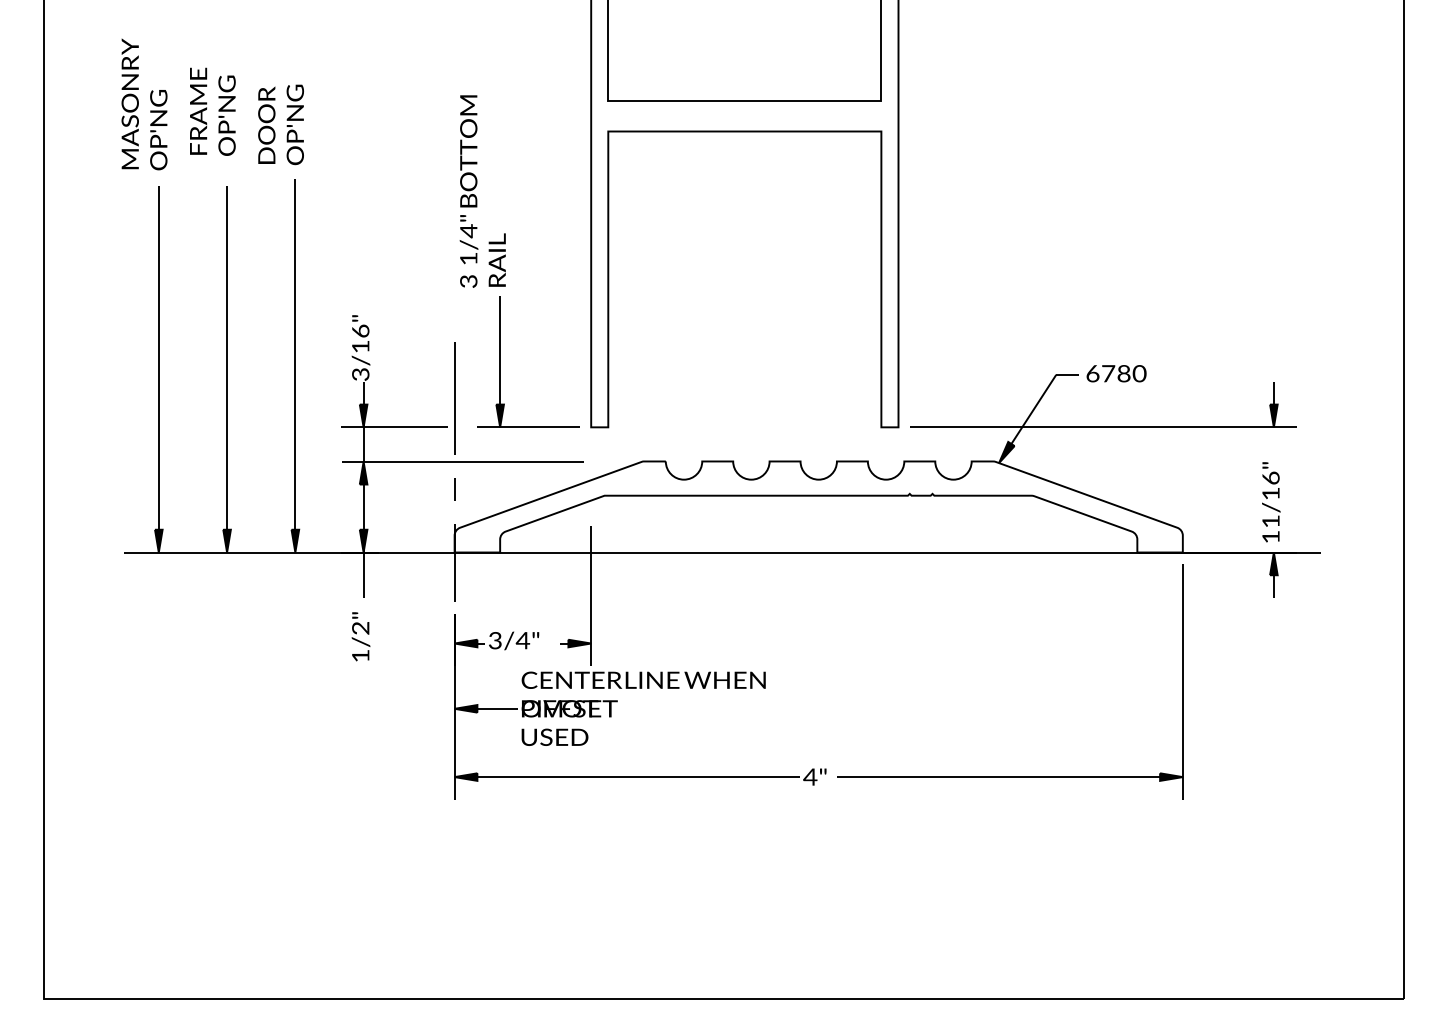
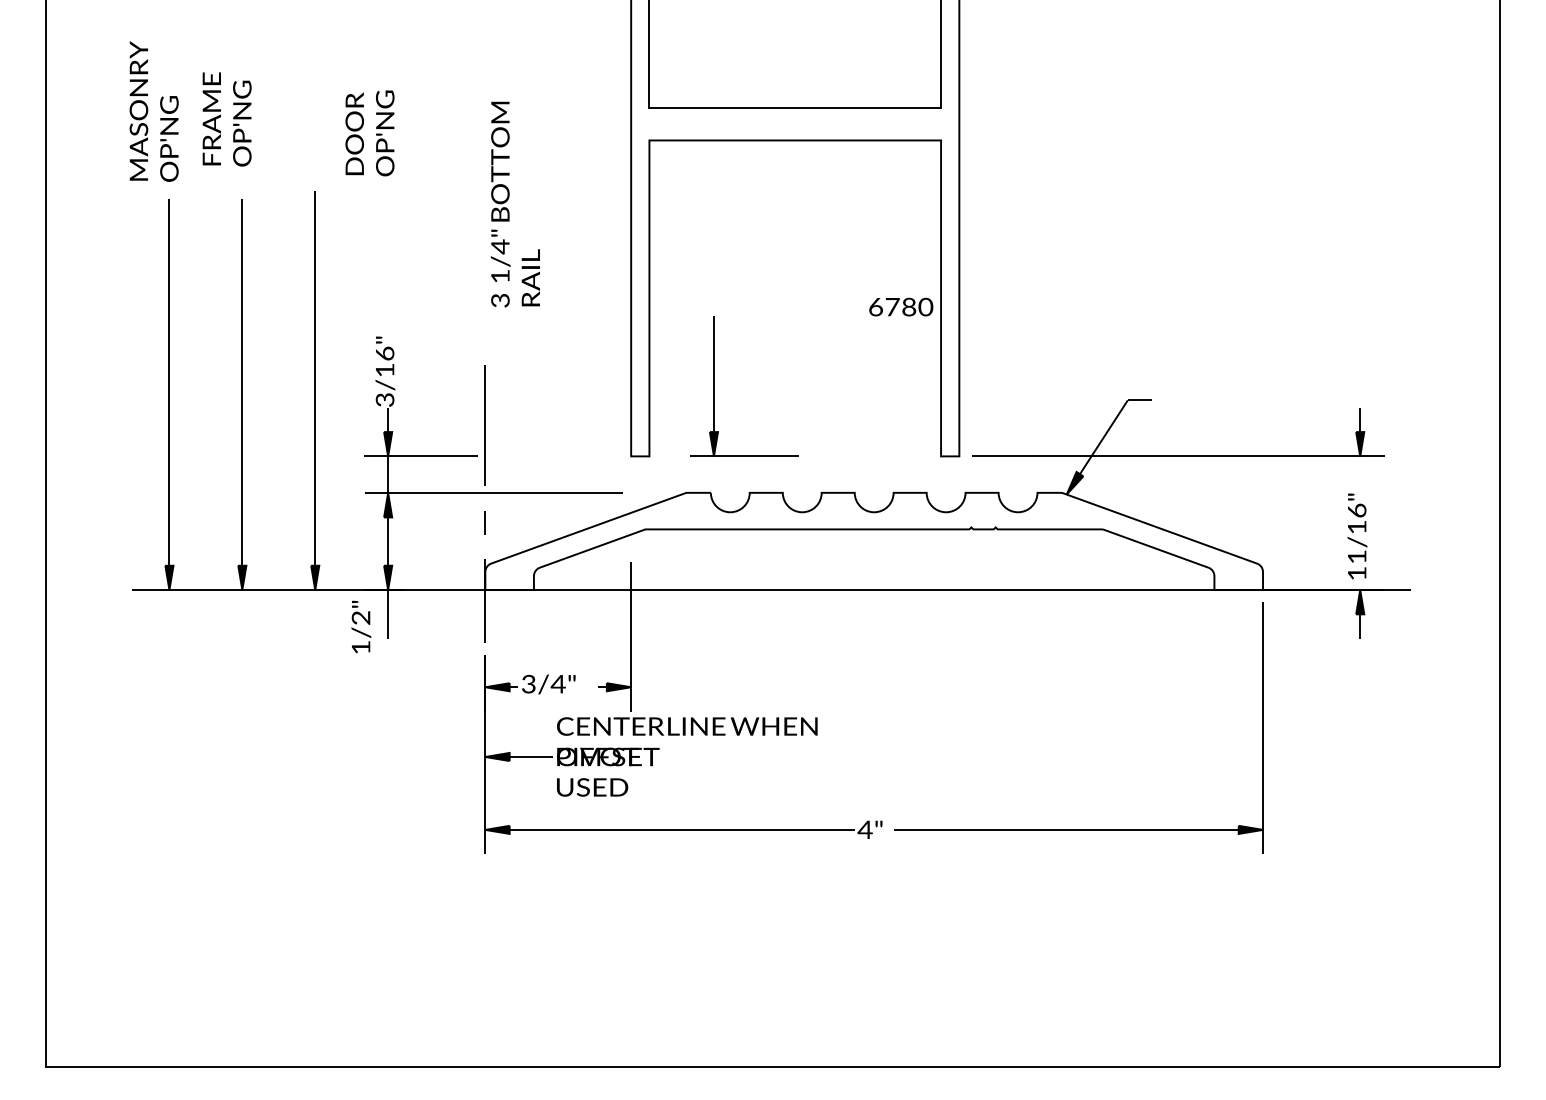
text: (280, 124) -> (369, 133), moved
part: (500, 361) -> (714, 386), moved
text: (1116, 373) -> (901, 306), moved
text: (361, 636) -> (361, 626), moved

